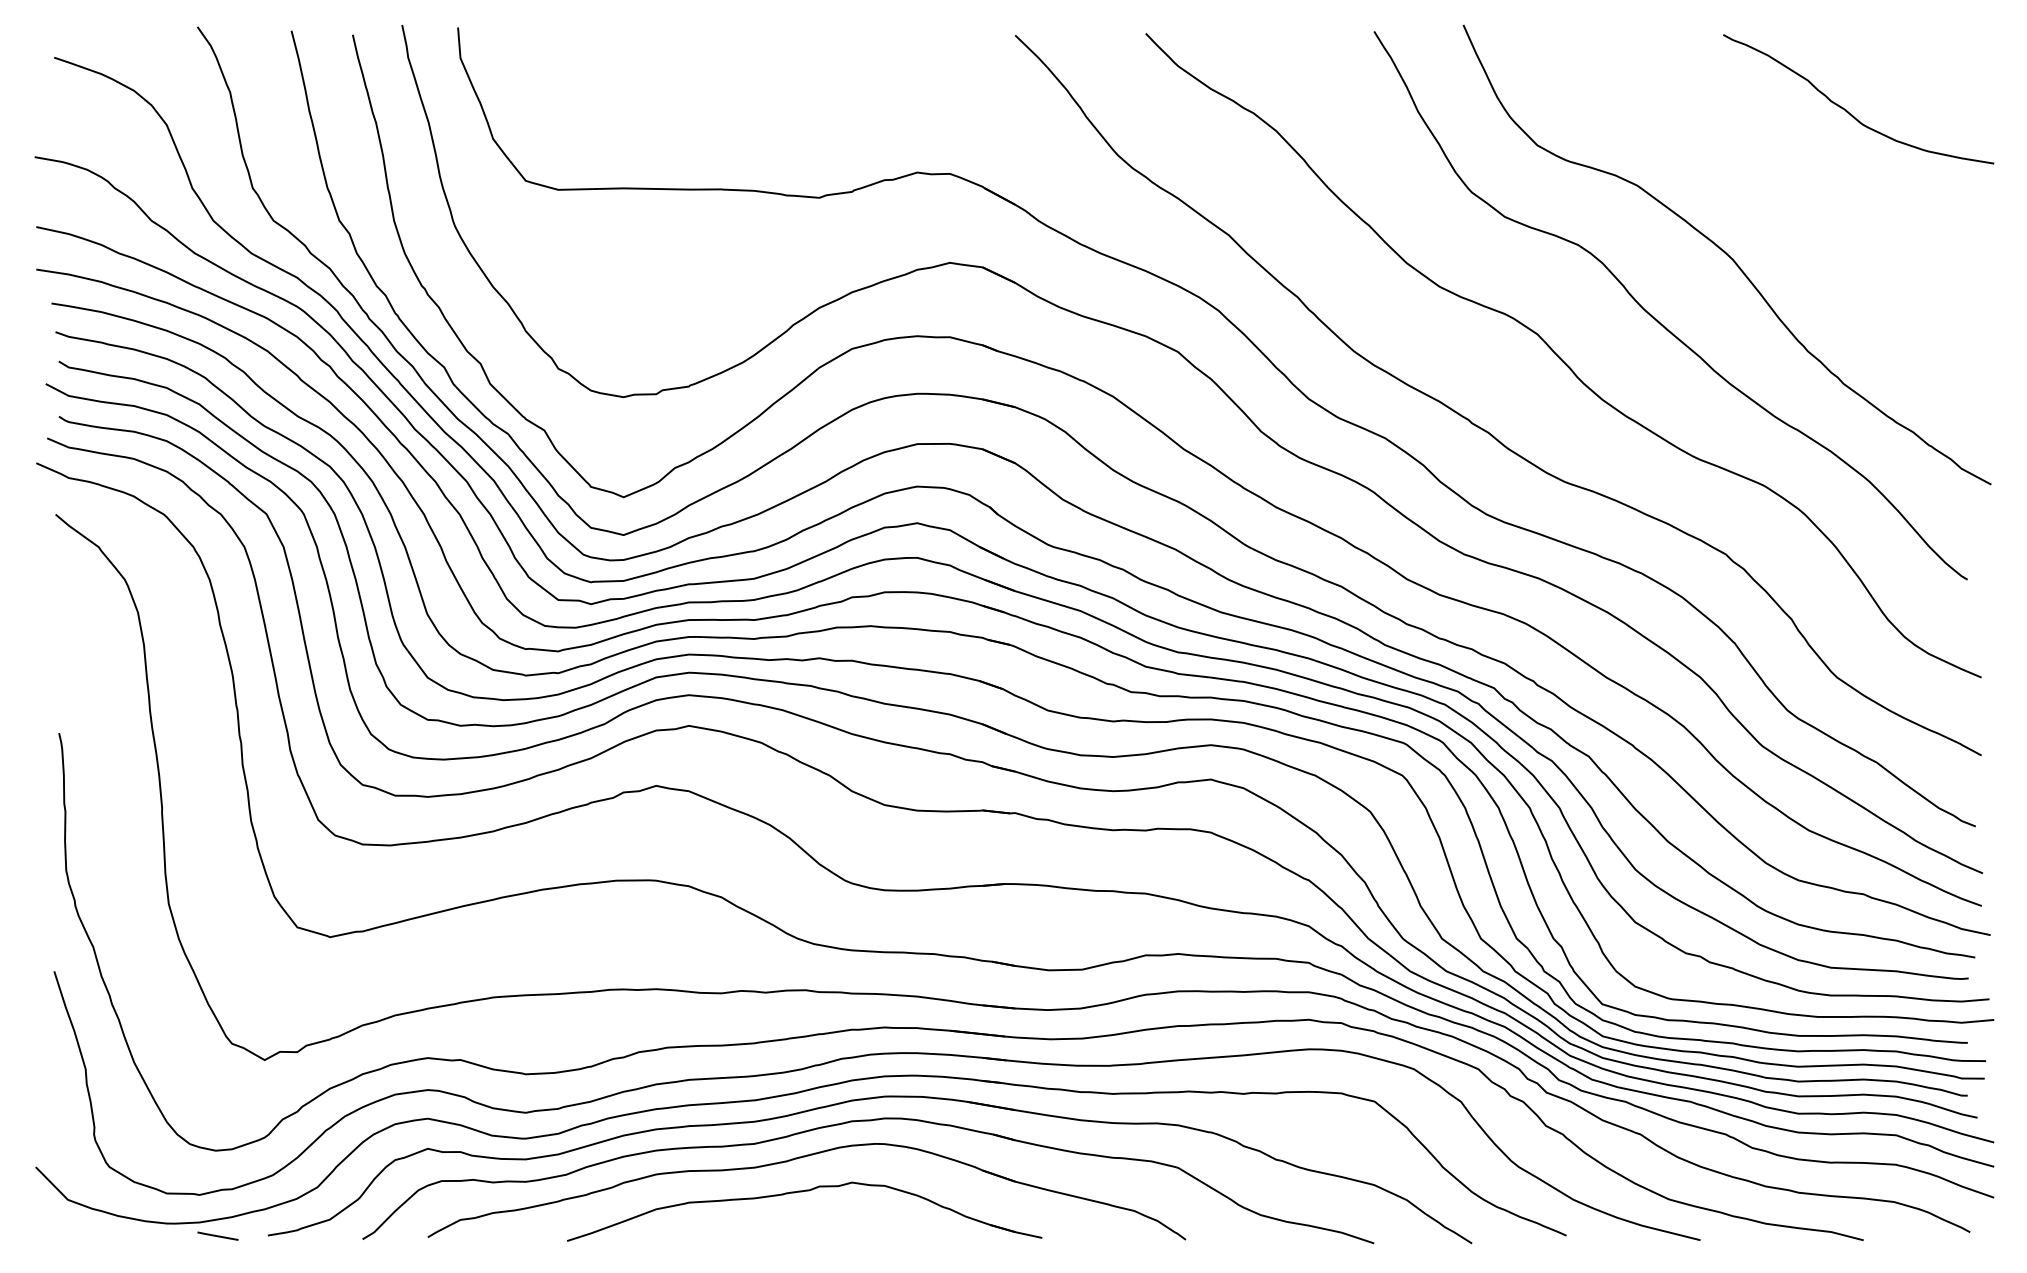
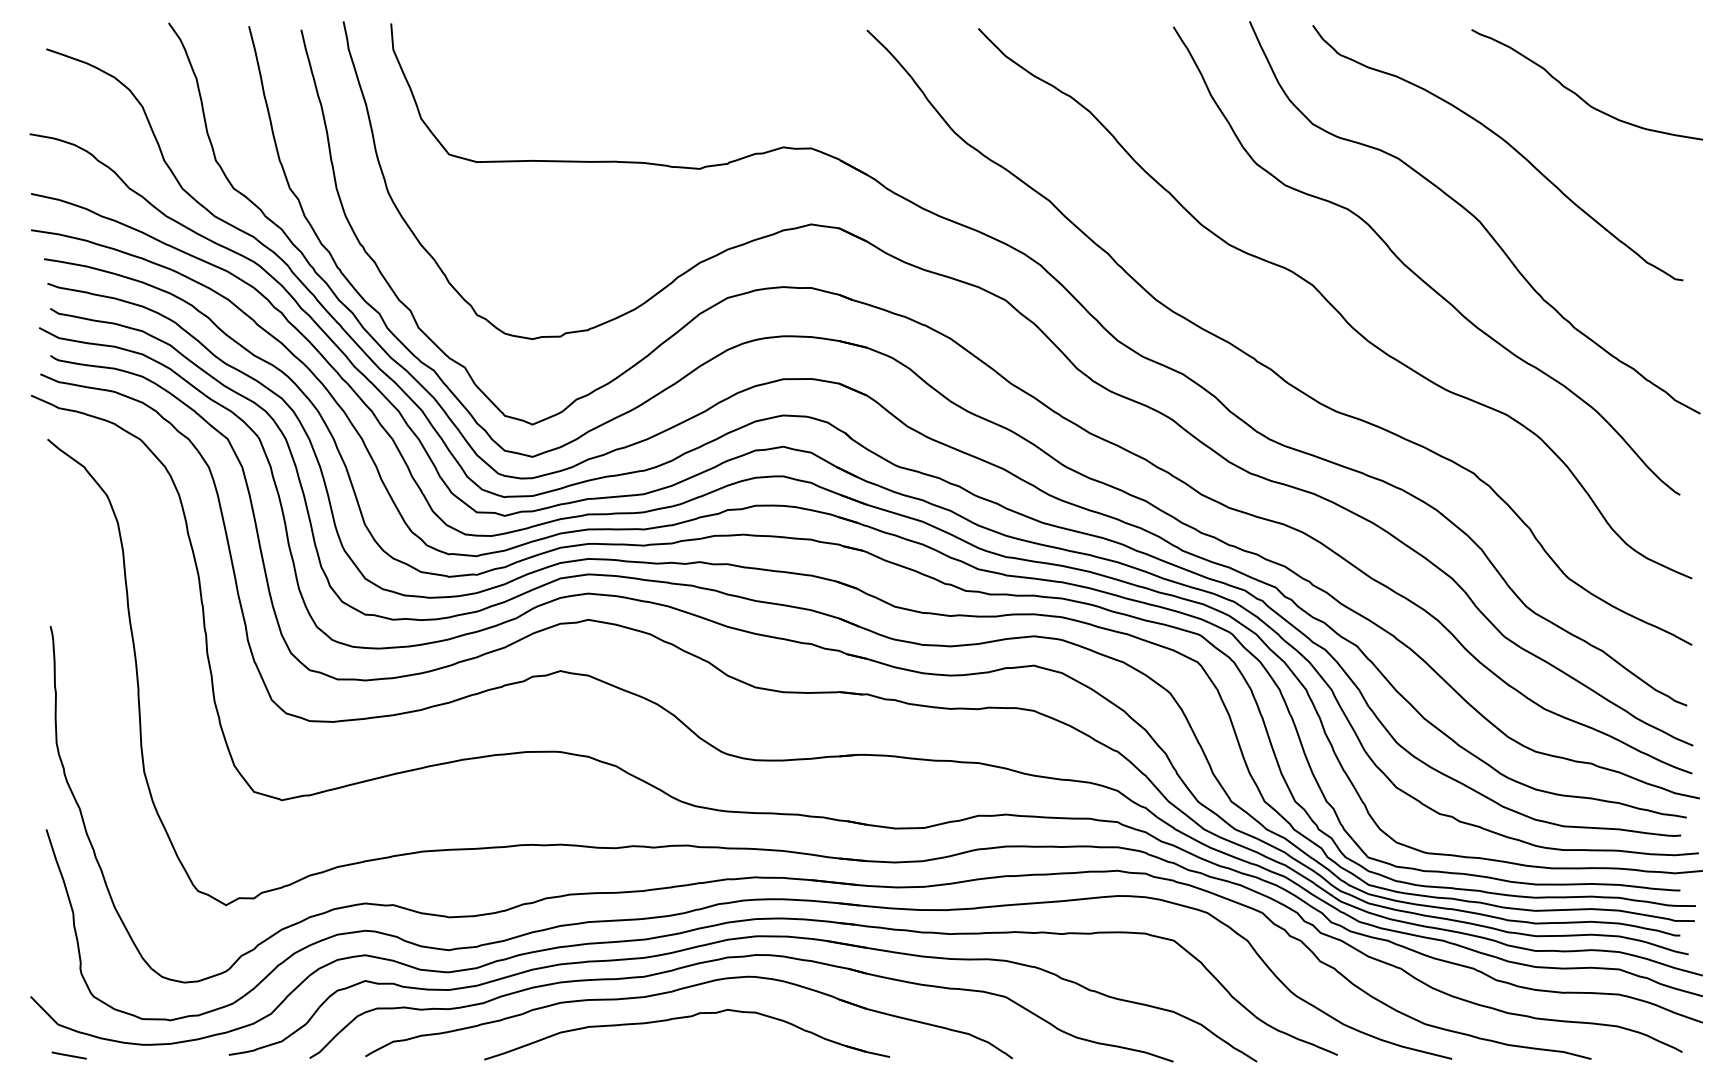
curve: (1764, 168) -> (1506, 143), added
line: (217, 1235) -> (68, 1054), moved

